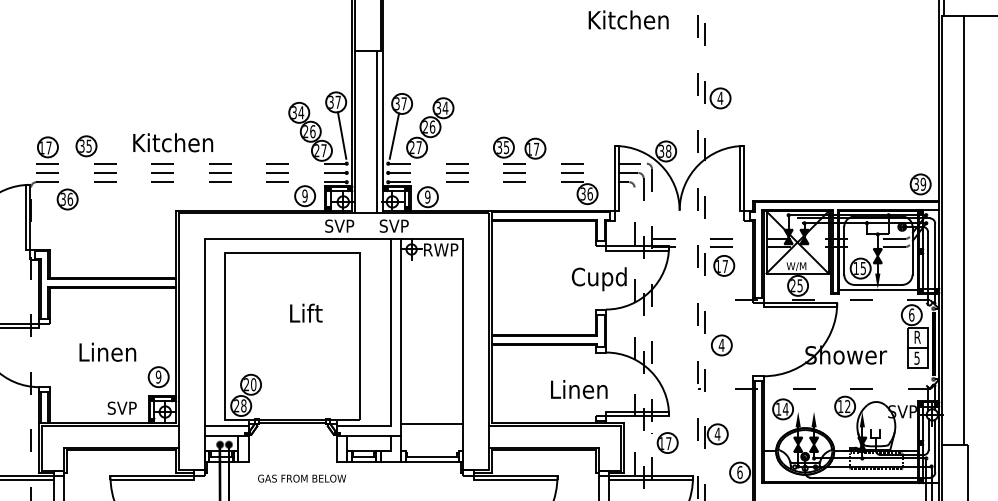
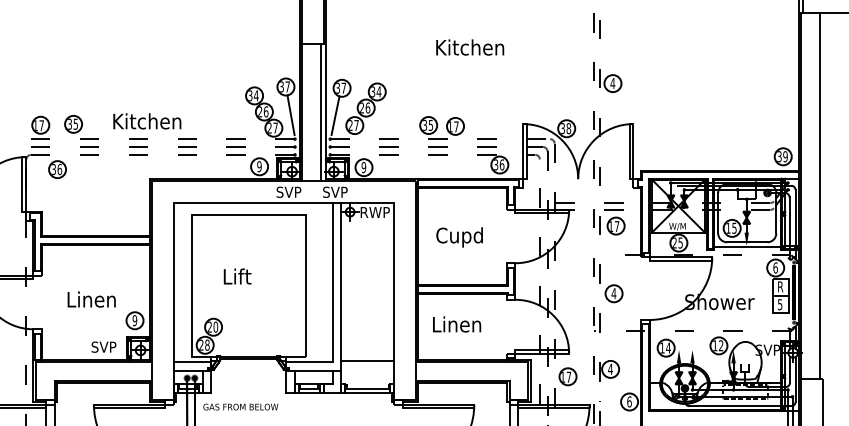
text: (628, 19) -> (470, 47), moved
text: (598, 279) -> (458, 237), moved
text: (306, 312) -> (237, 275), moved
text: (579, 389) -> (457, 324), moved
text: (301, 478) -> (240, 406), moved

